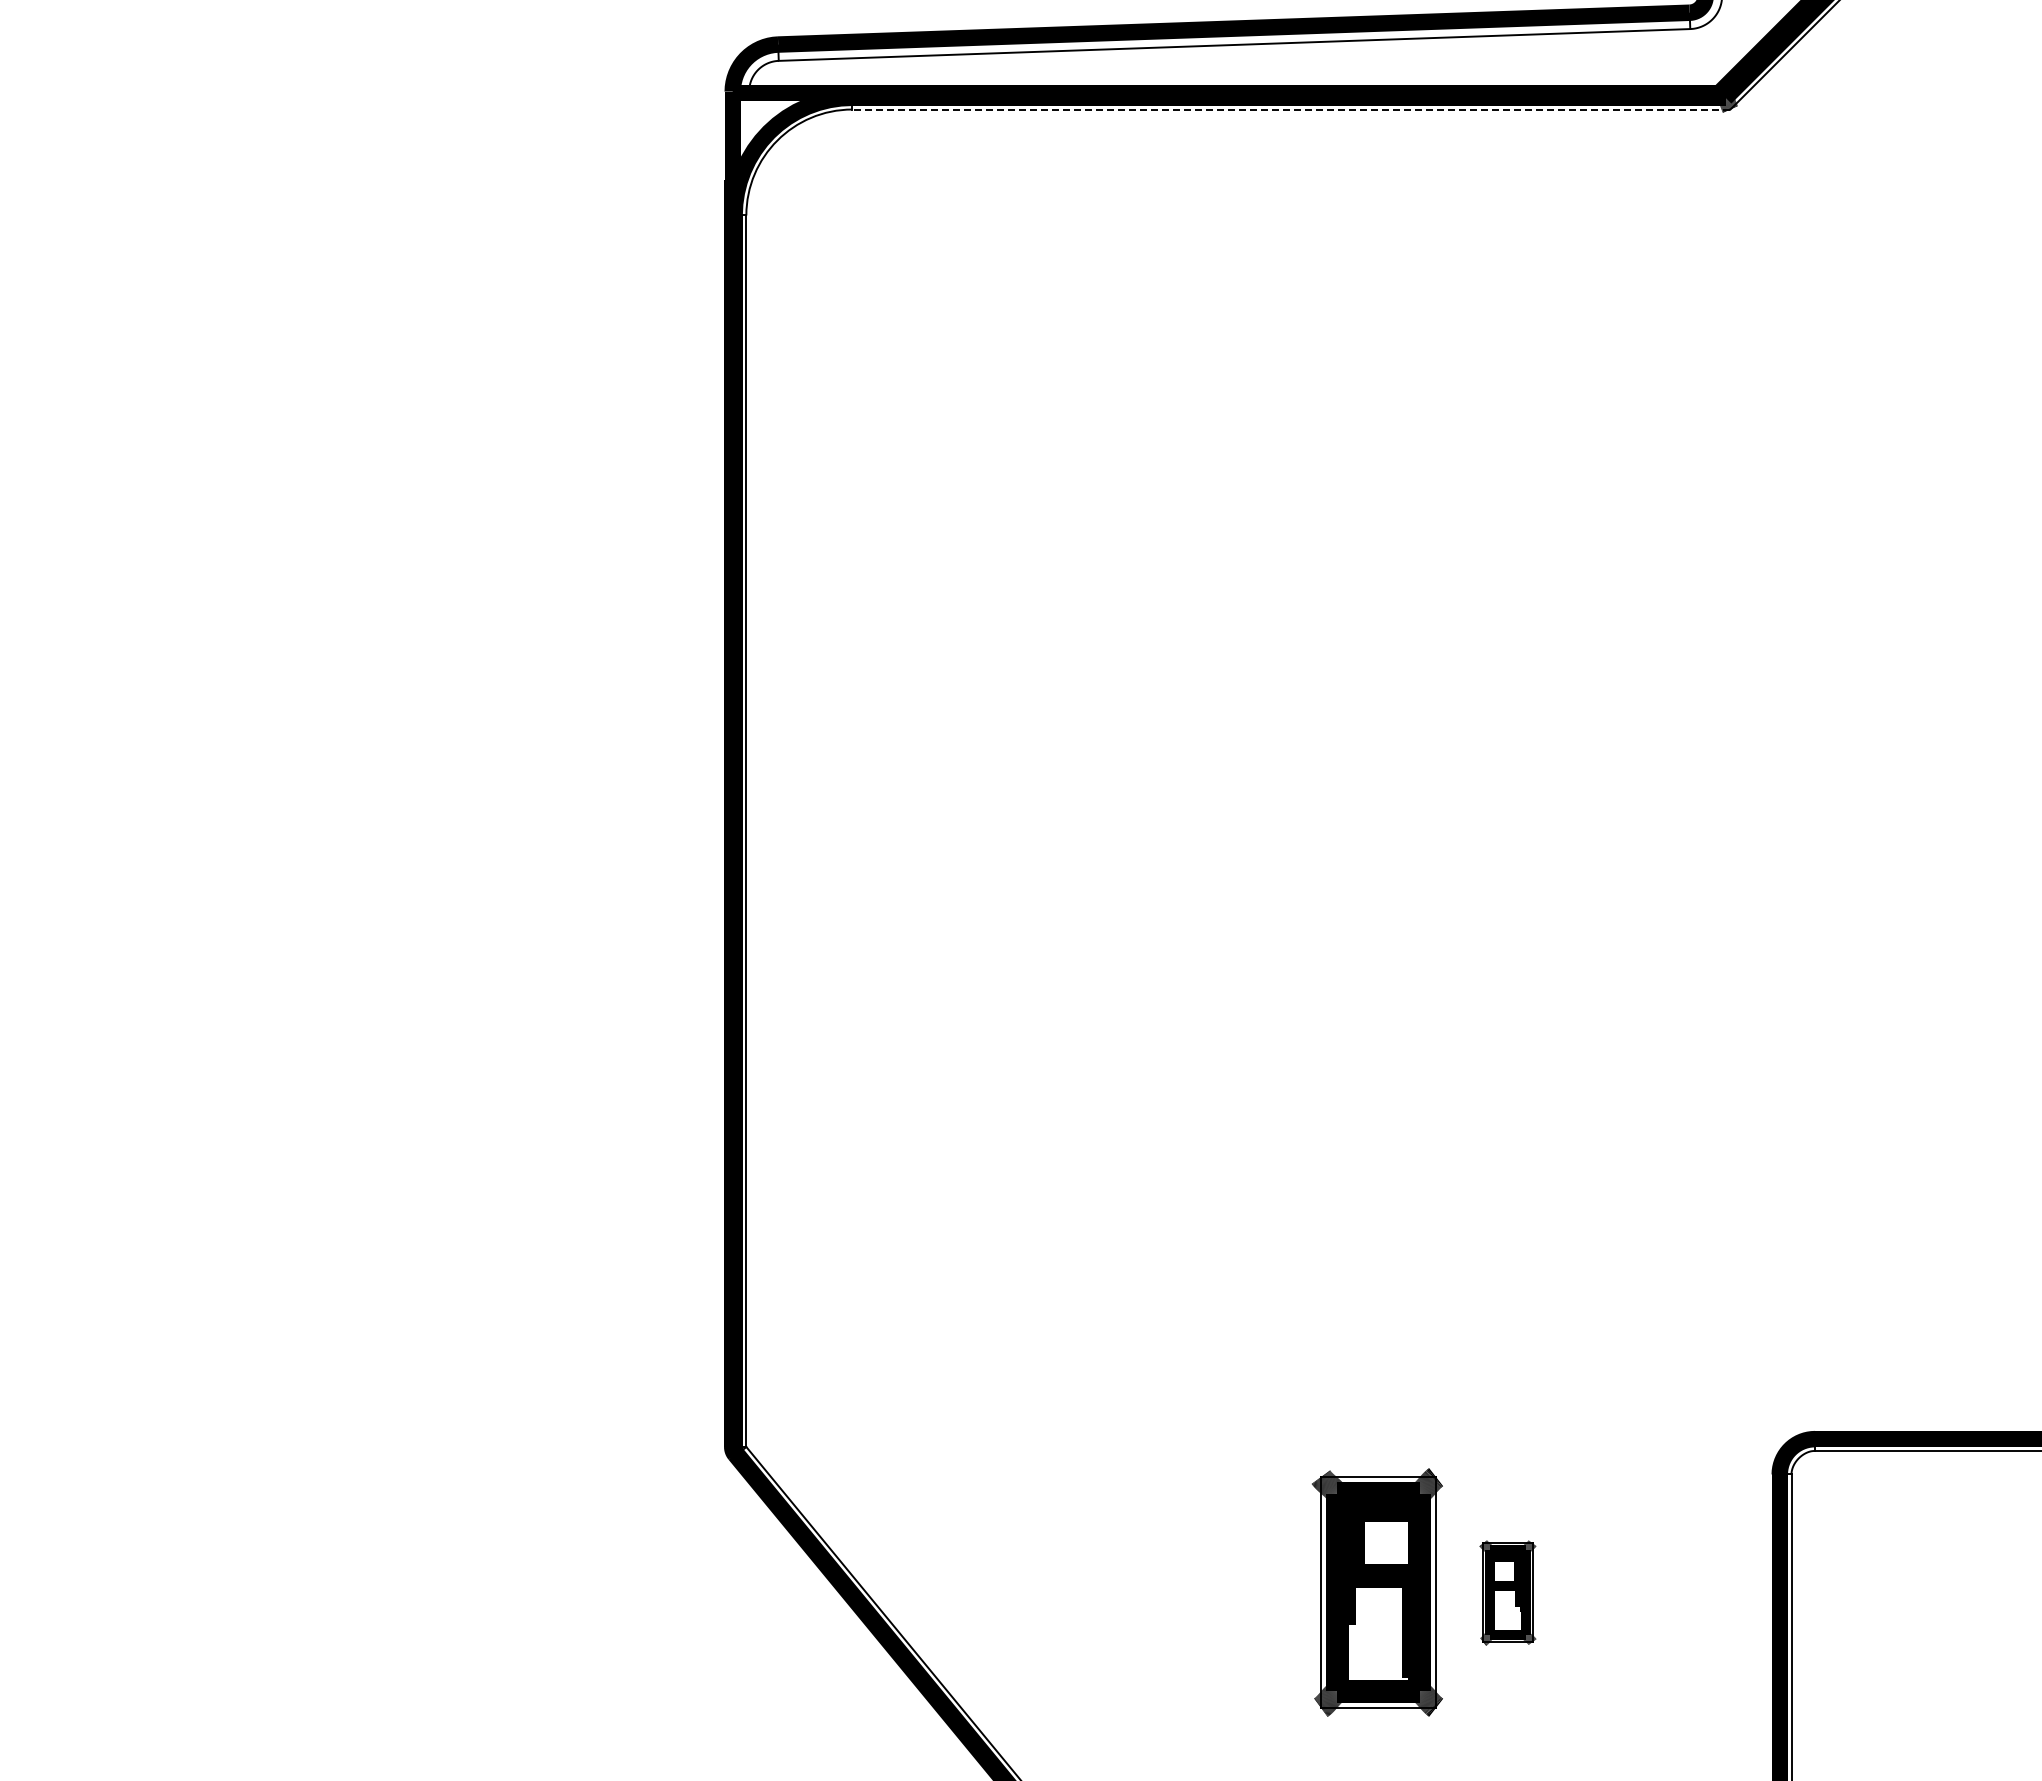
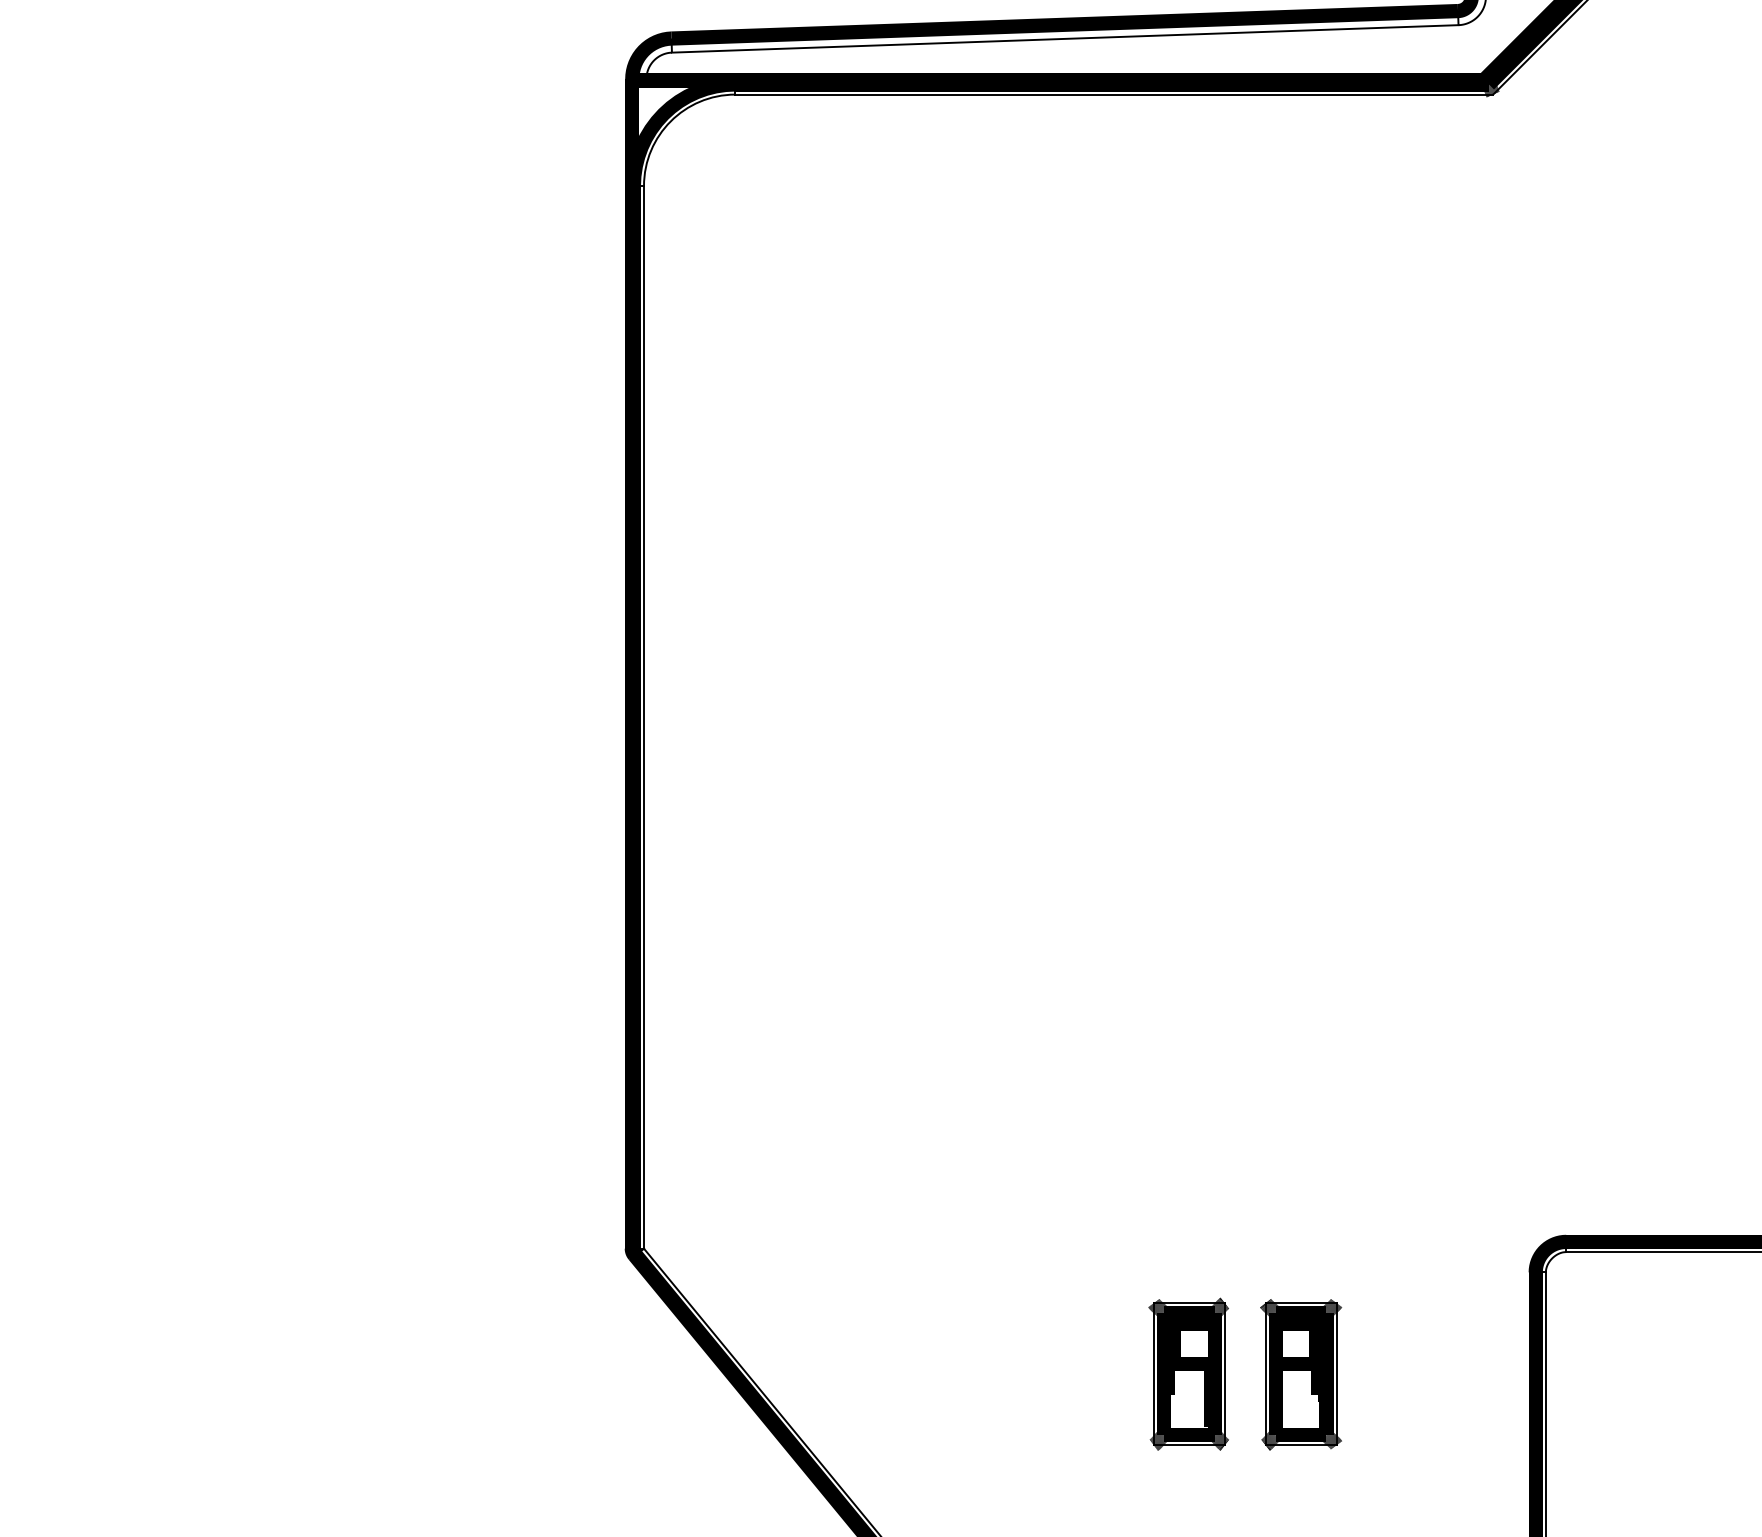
line: (1290, 109) -> (1113, 94), dashed -> solid
part: (1377, 1592) -> (1188, 1374), size x0.71
part: (1507, 1592) -> (1300, 1374), size x1.67

